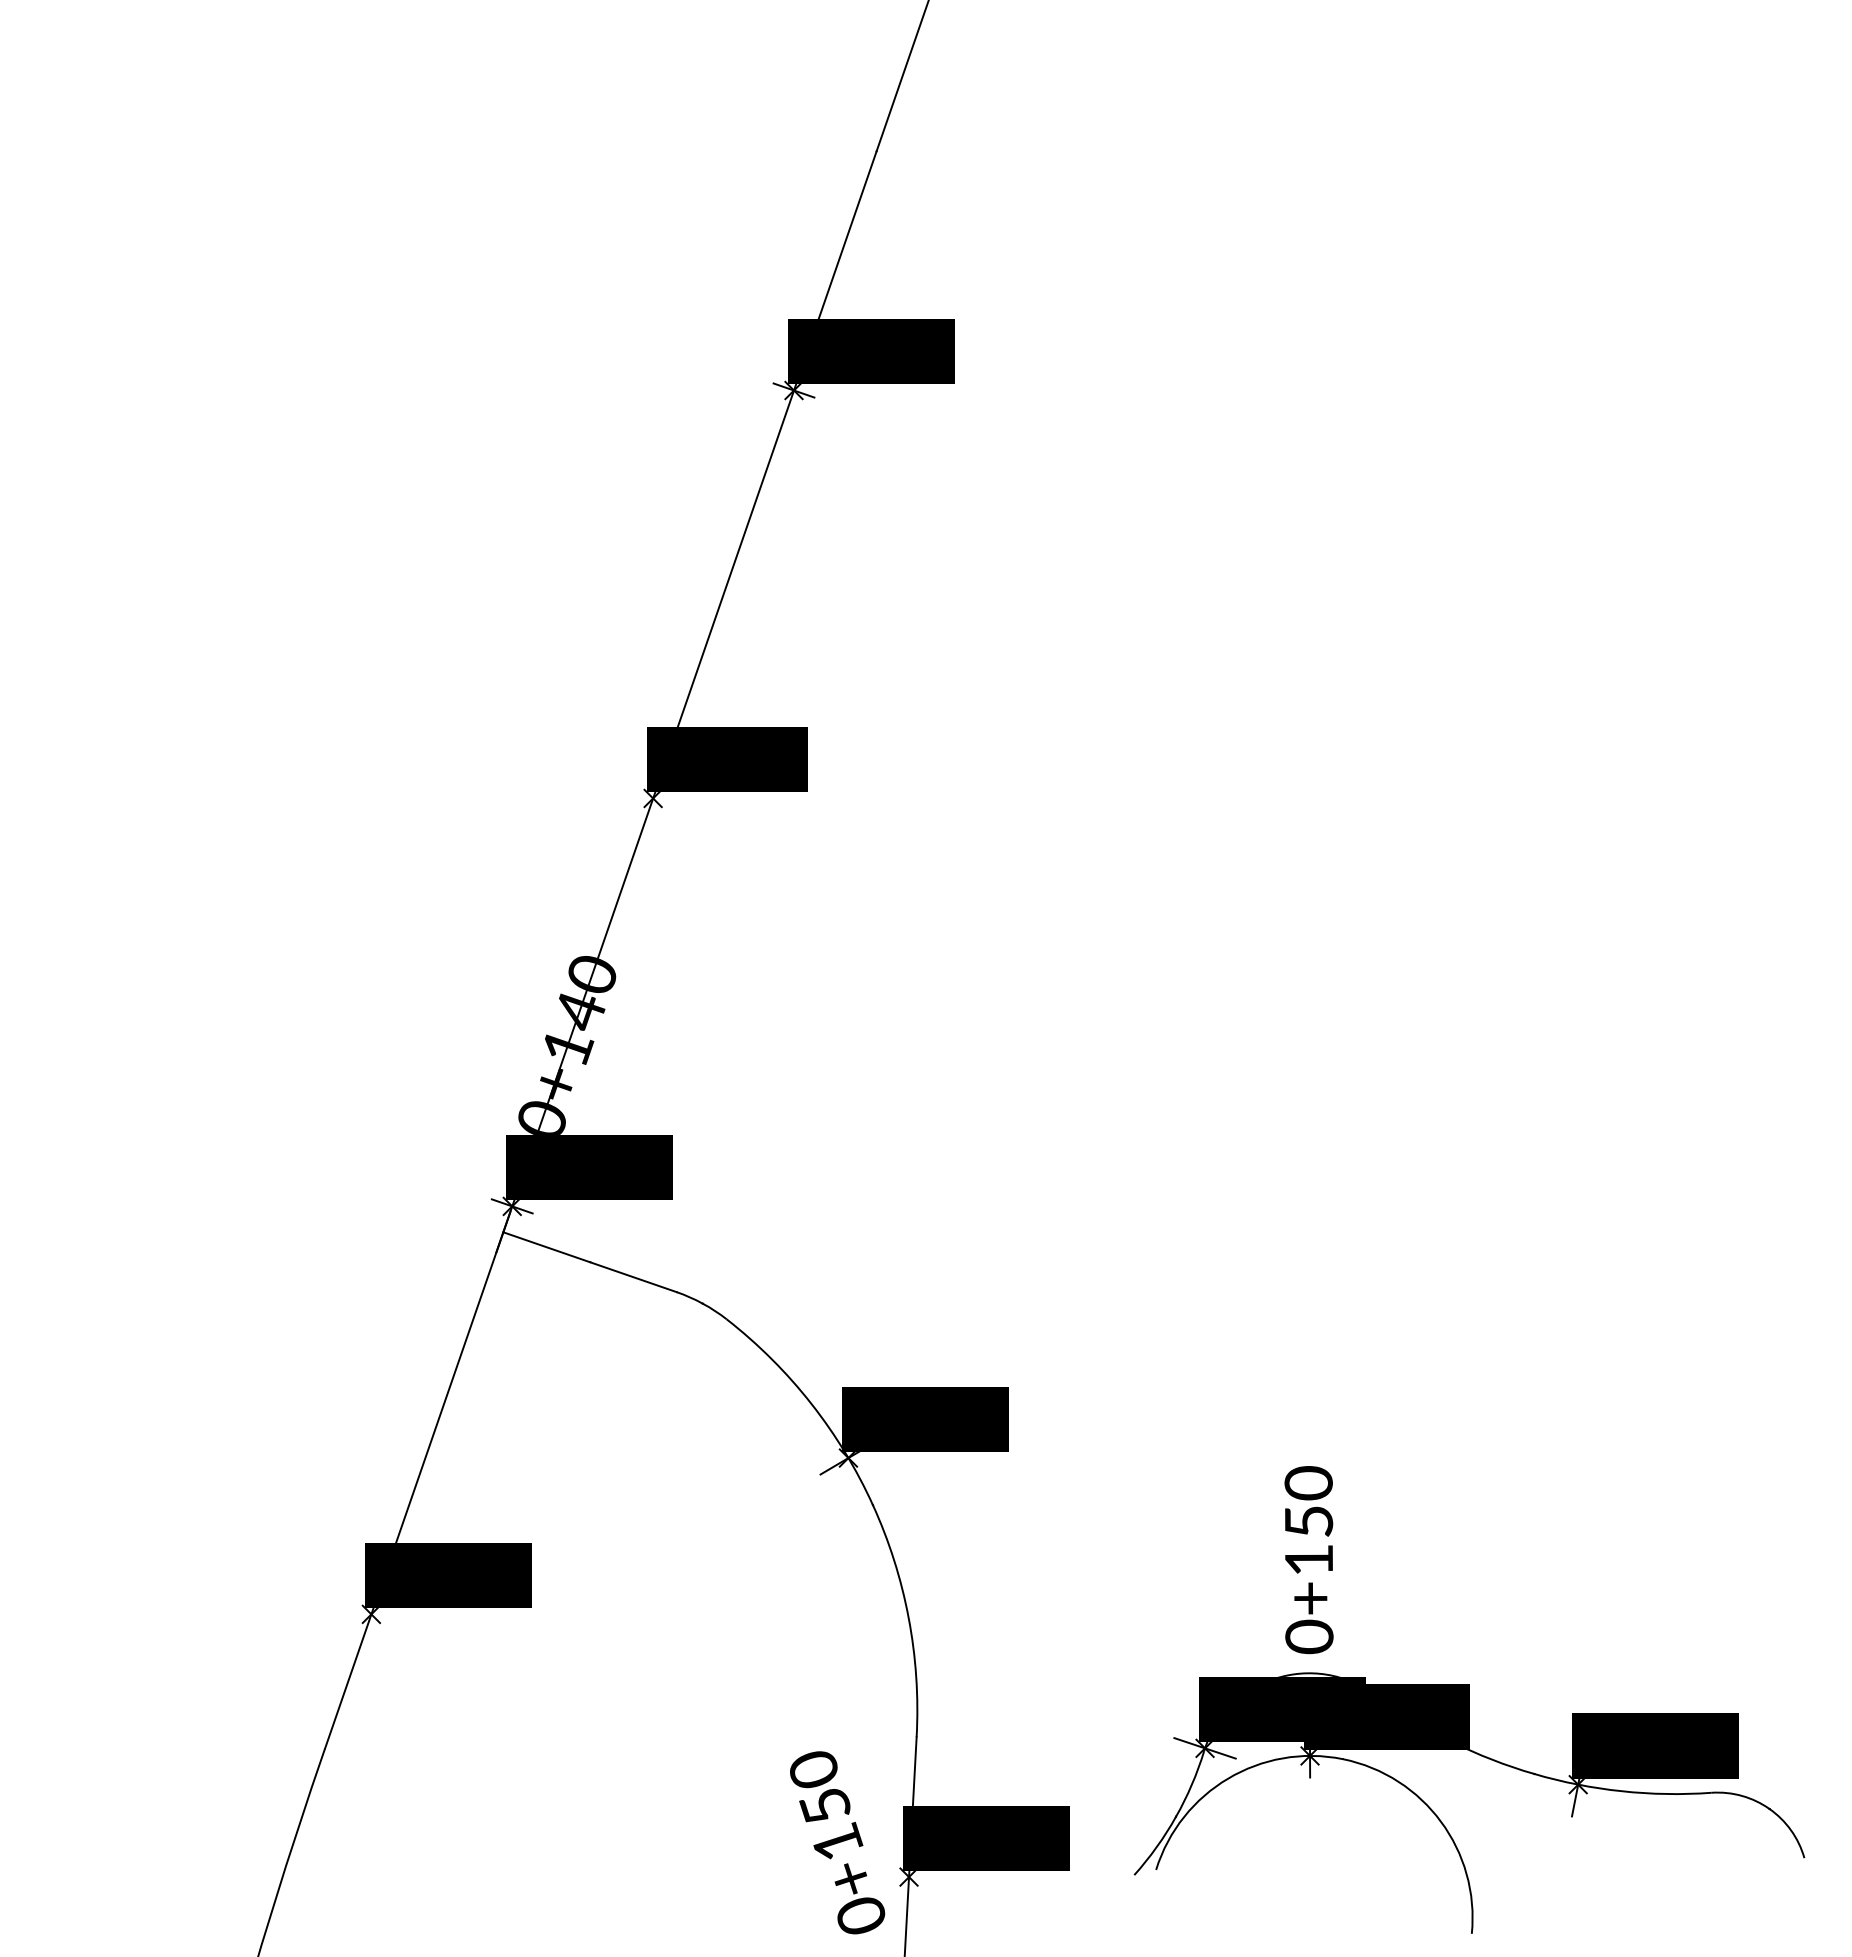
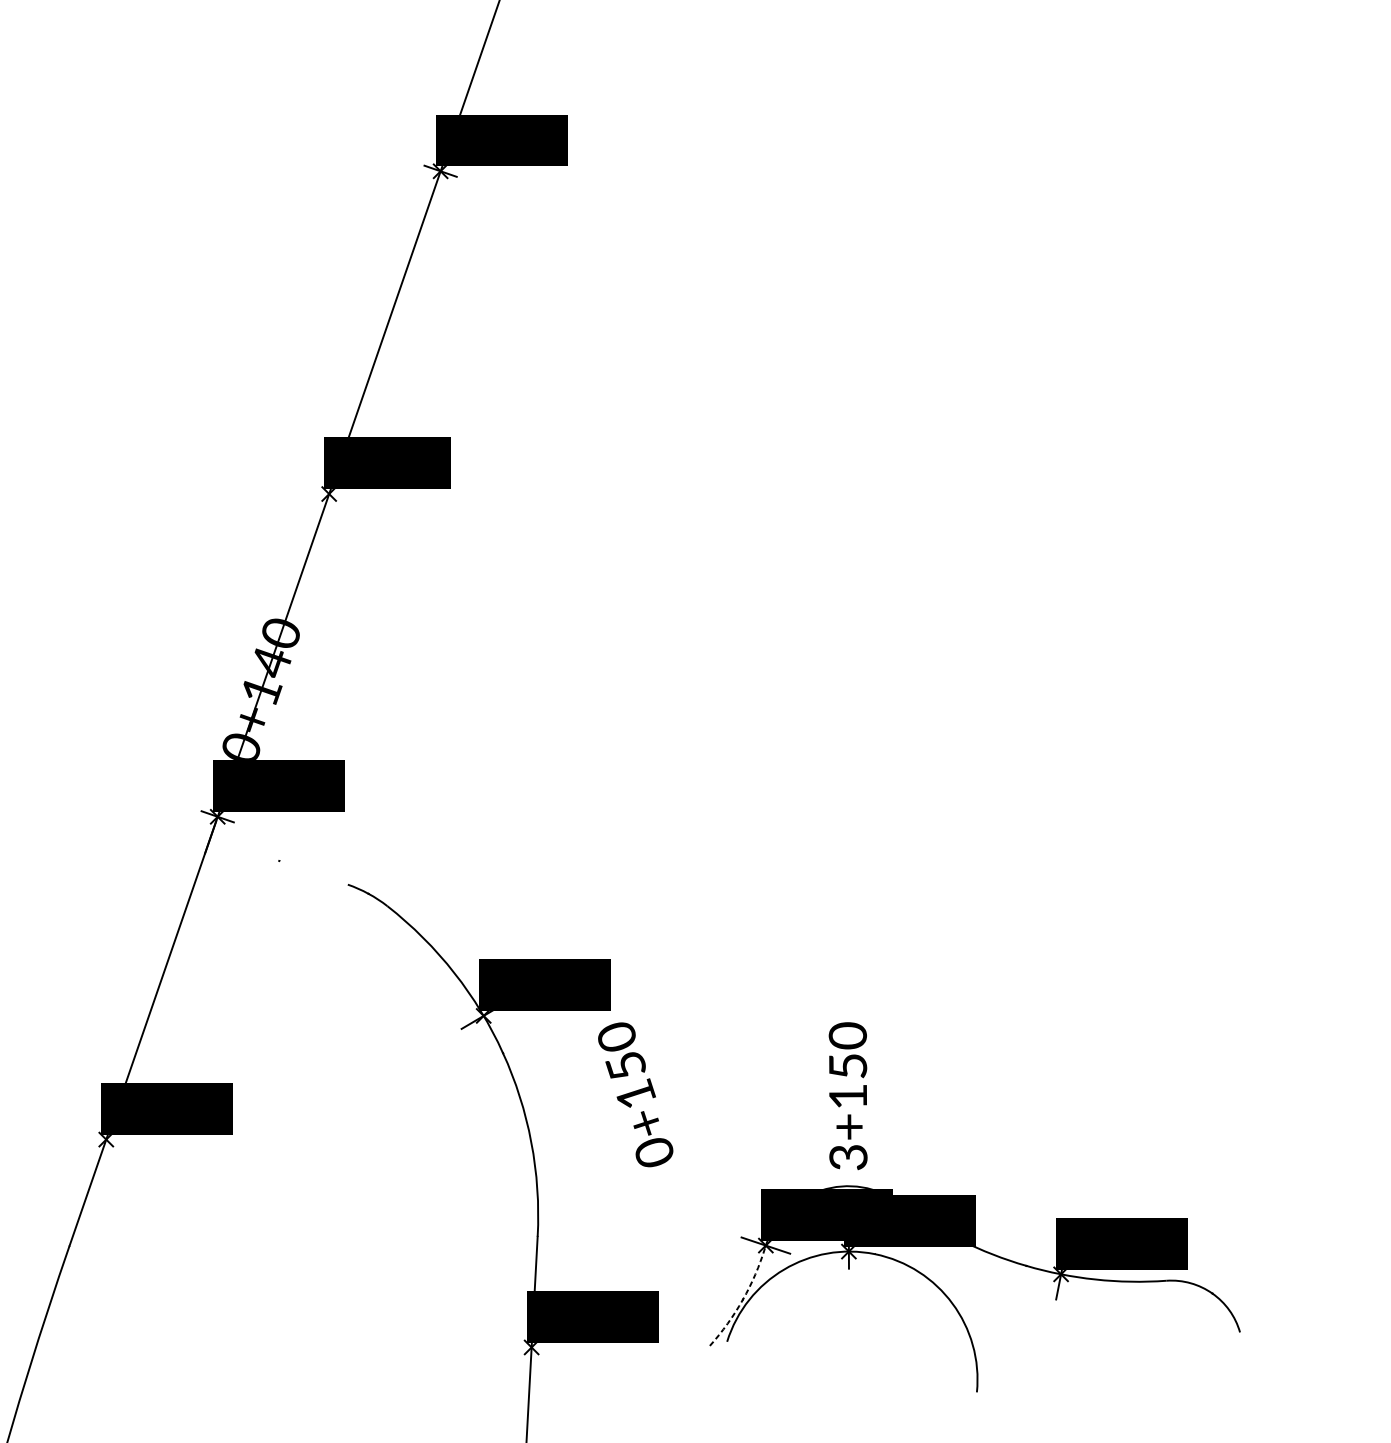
line: (589, 1262) -> (278, 861), removed
text: (1309, 1636) -> (848, 1157), 0+150 -> 3+150
arc: (1175, 1816) -> (742, 1299), solid -> dashed
text: (837, 1842) -> (635, 1094), moved

